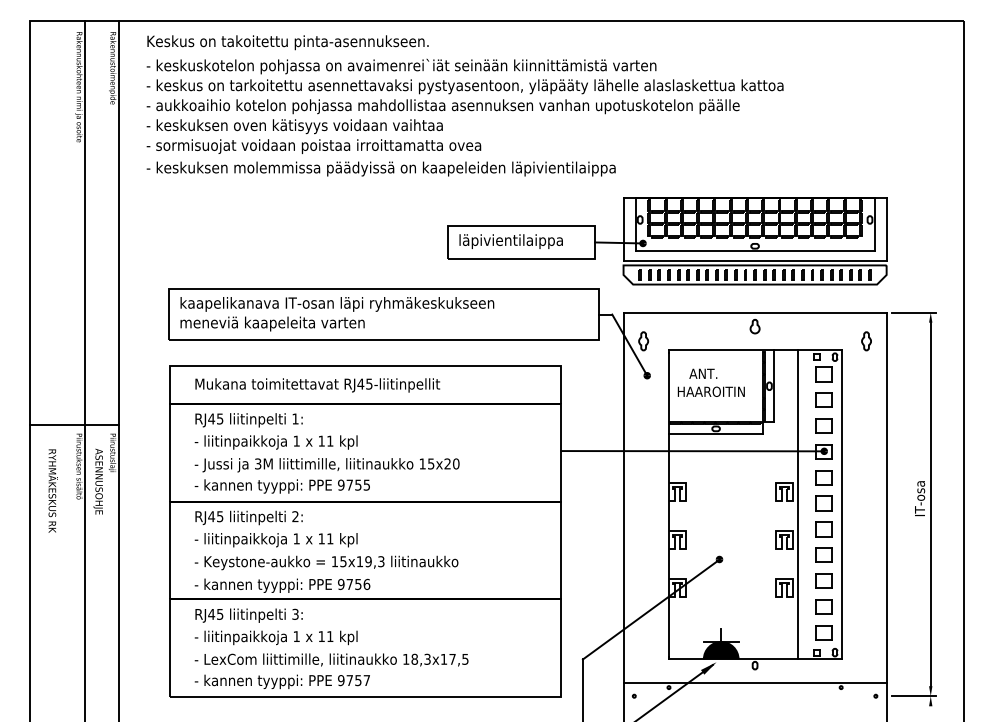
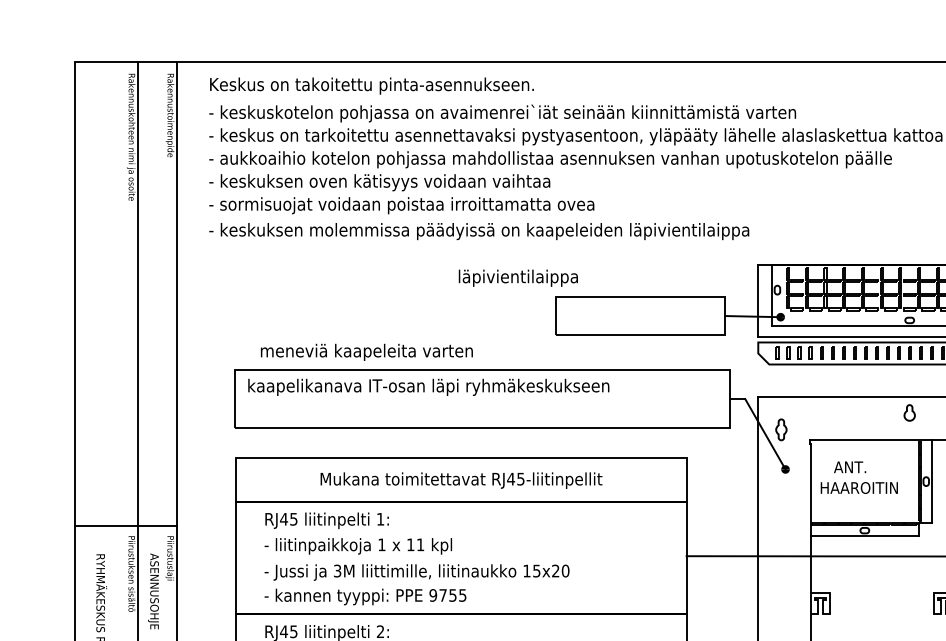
text: (510, 241) -> (517, 278), moved
text: (272, 323) -> (366, 351), moved
text: (317, 385) -> (461, 480), moved

